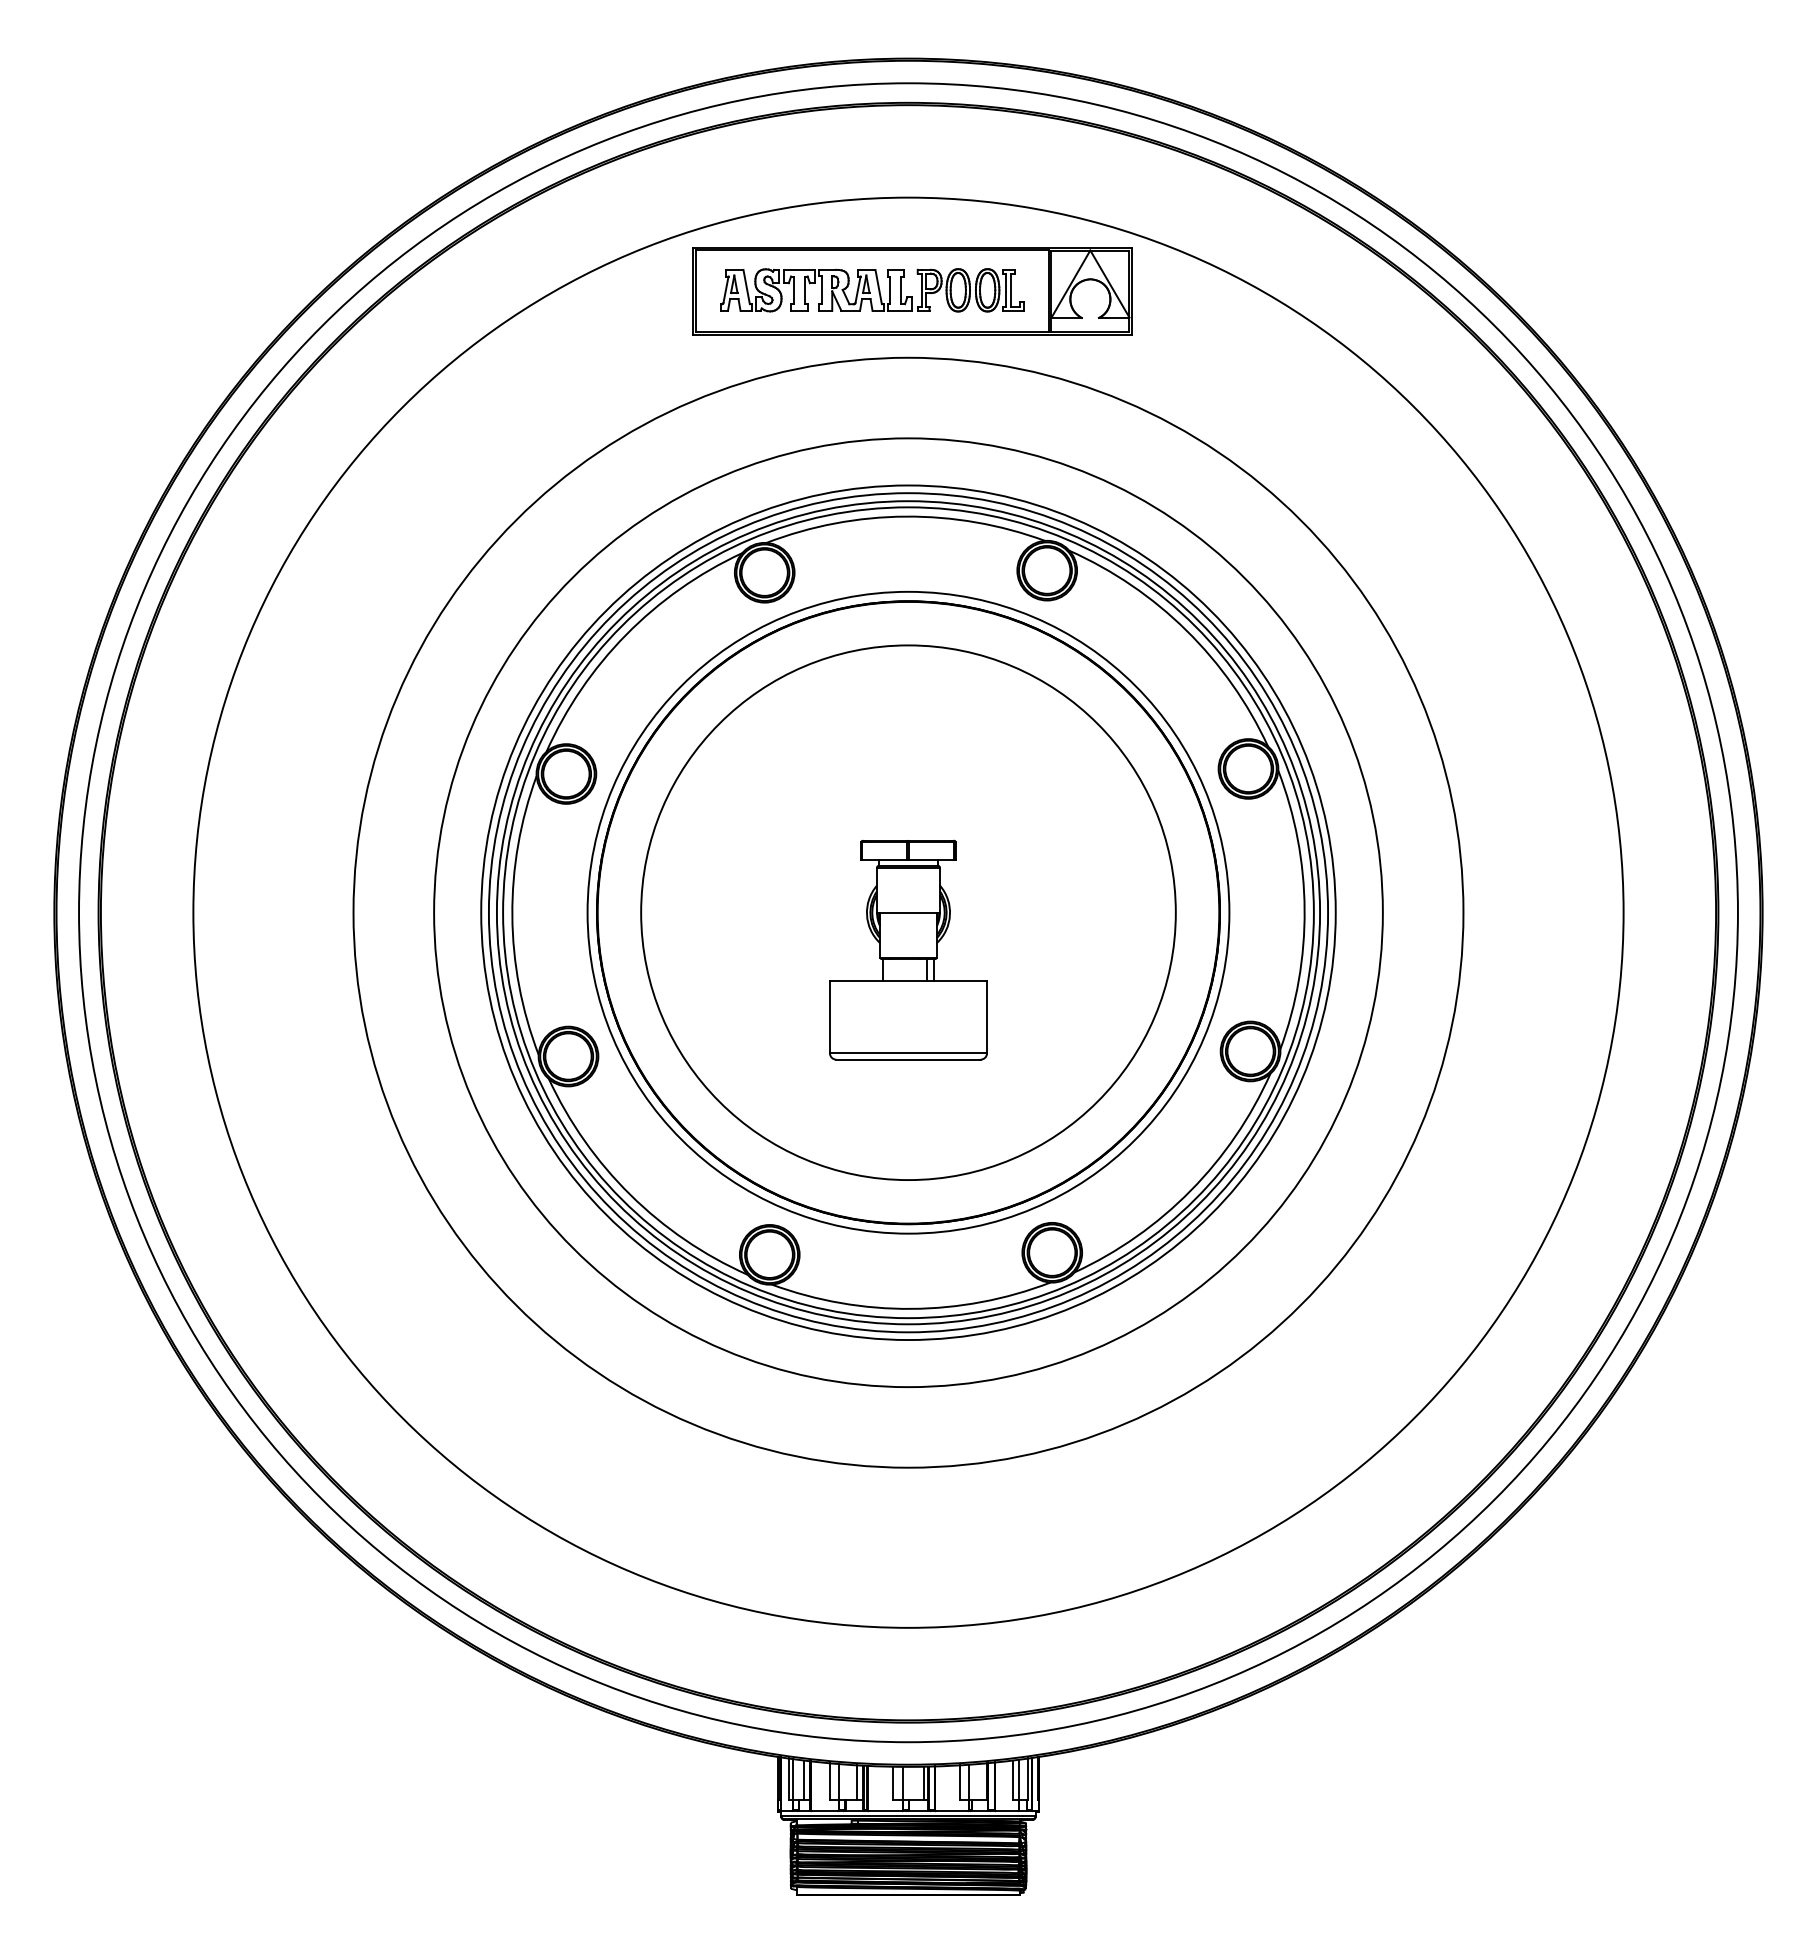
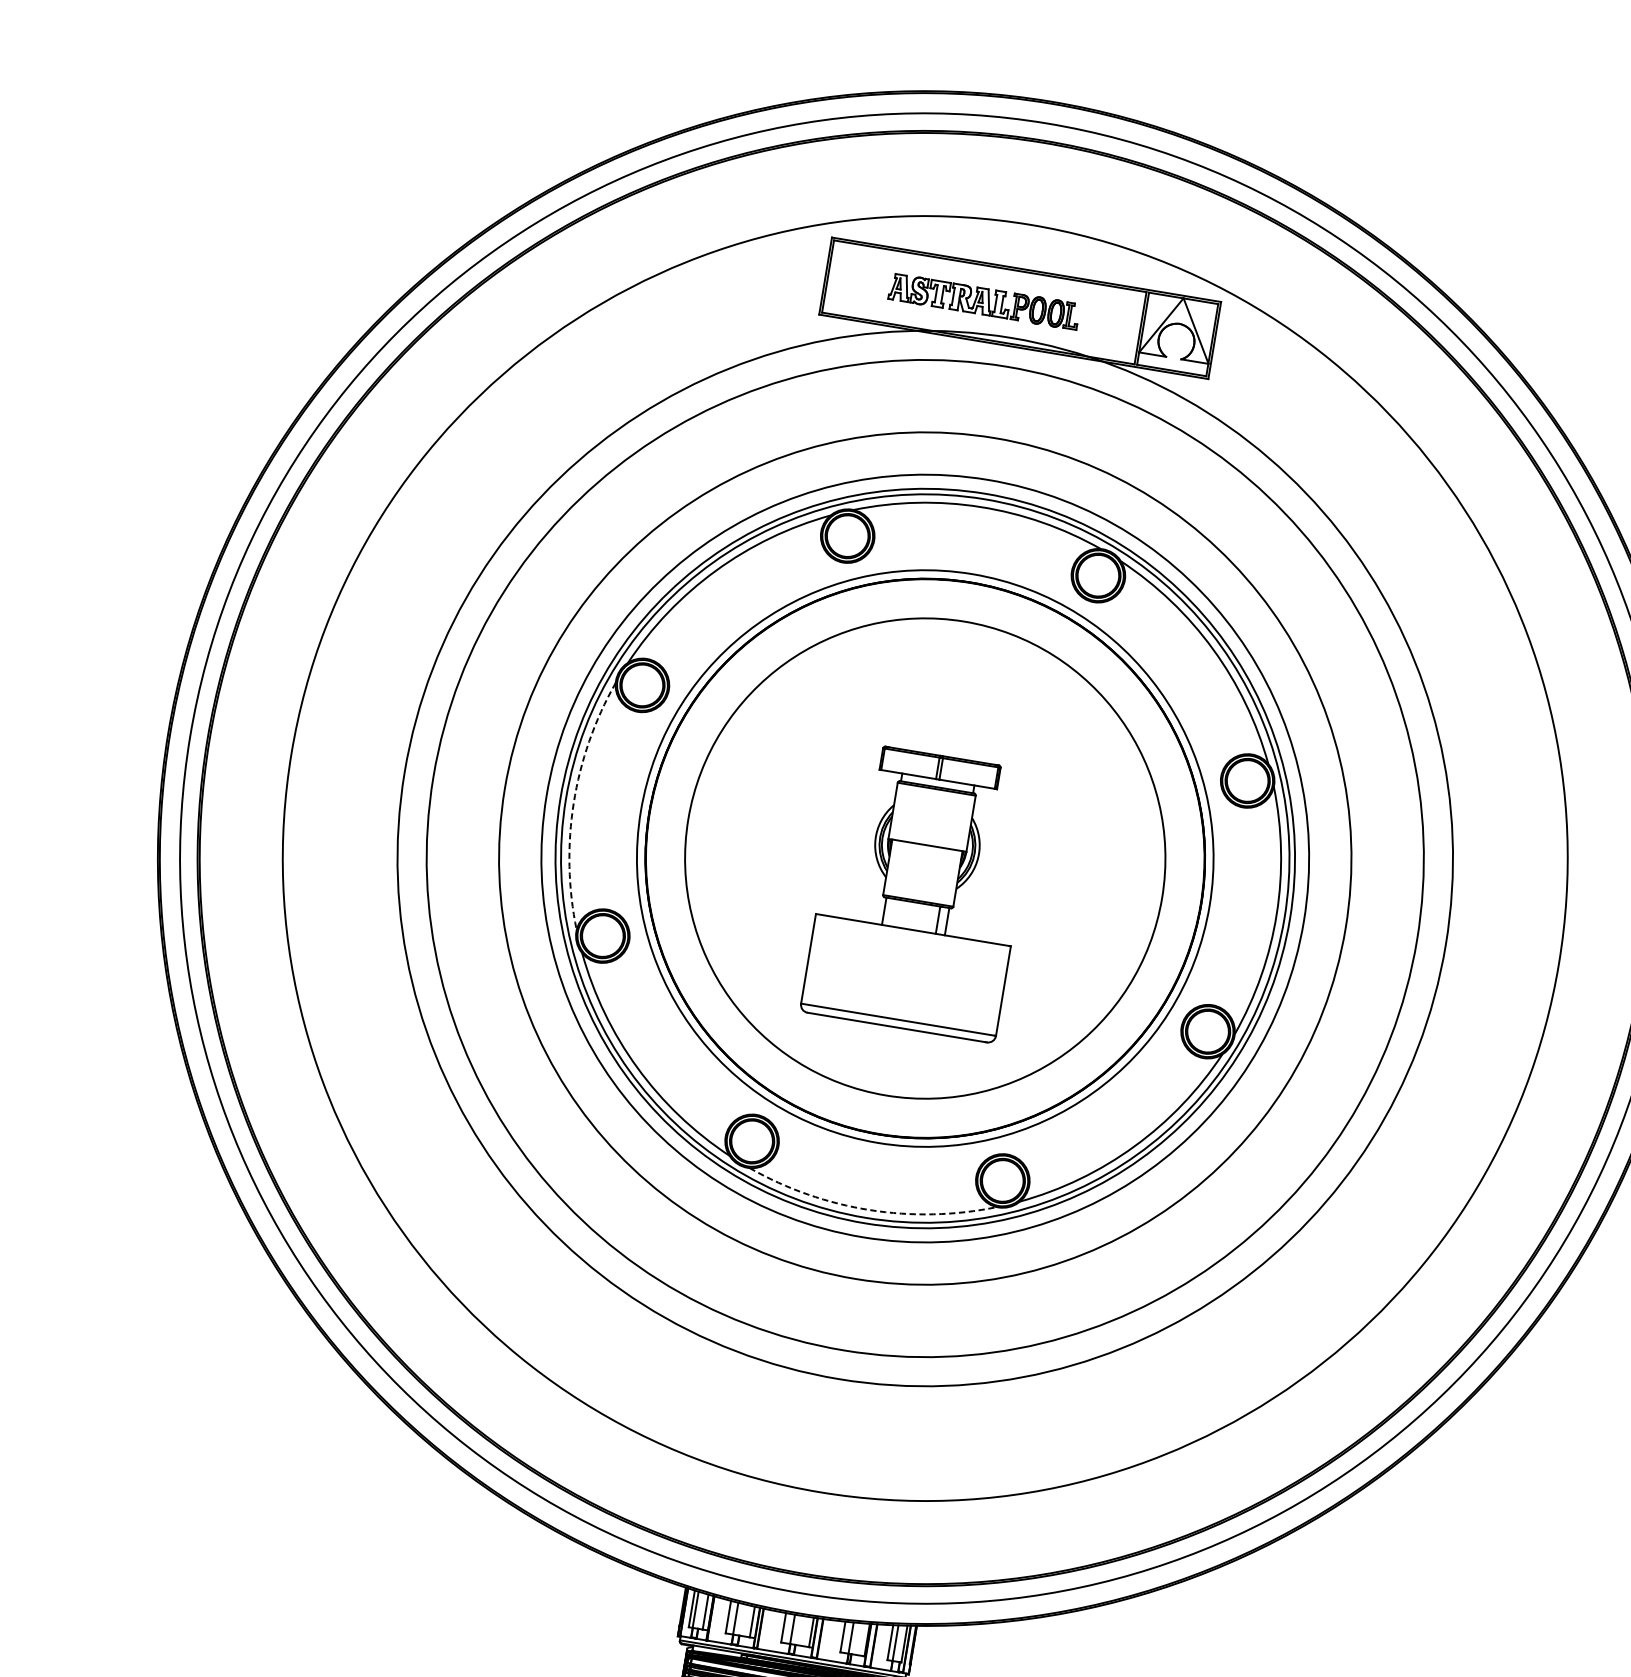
part: (872, 290) -> (984, 301), size x0.7
circle: (908, 912) -> (925, 858), size x1.4
arc: (512, 915) -> (573, 802), solid -> dashed
part: (908, 949) -> (919, 891), size x1.4
arc: (911, 1308) -> (869, 1209), solid -> dashed

